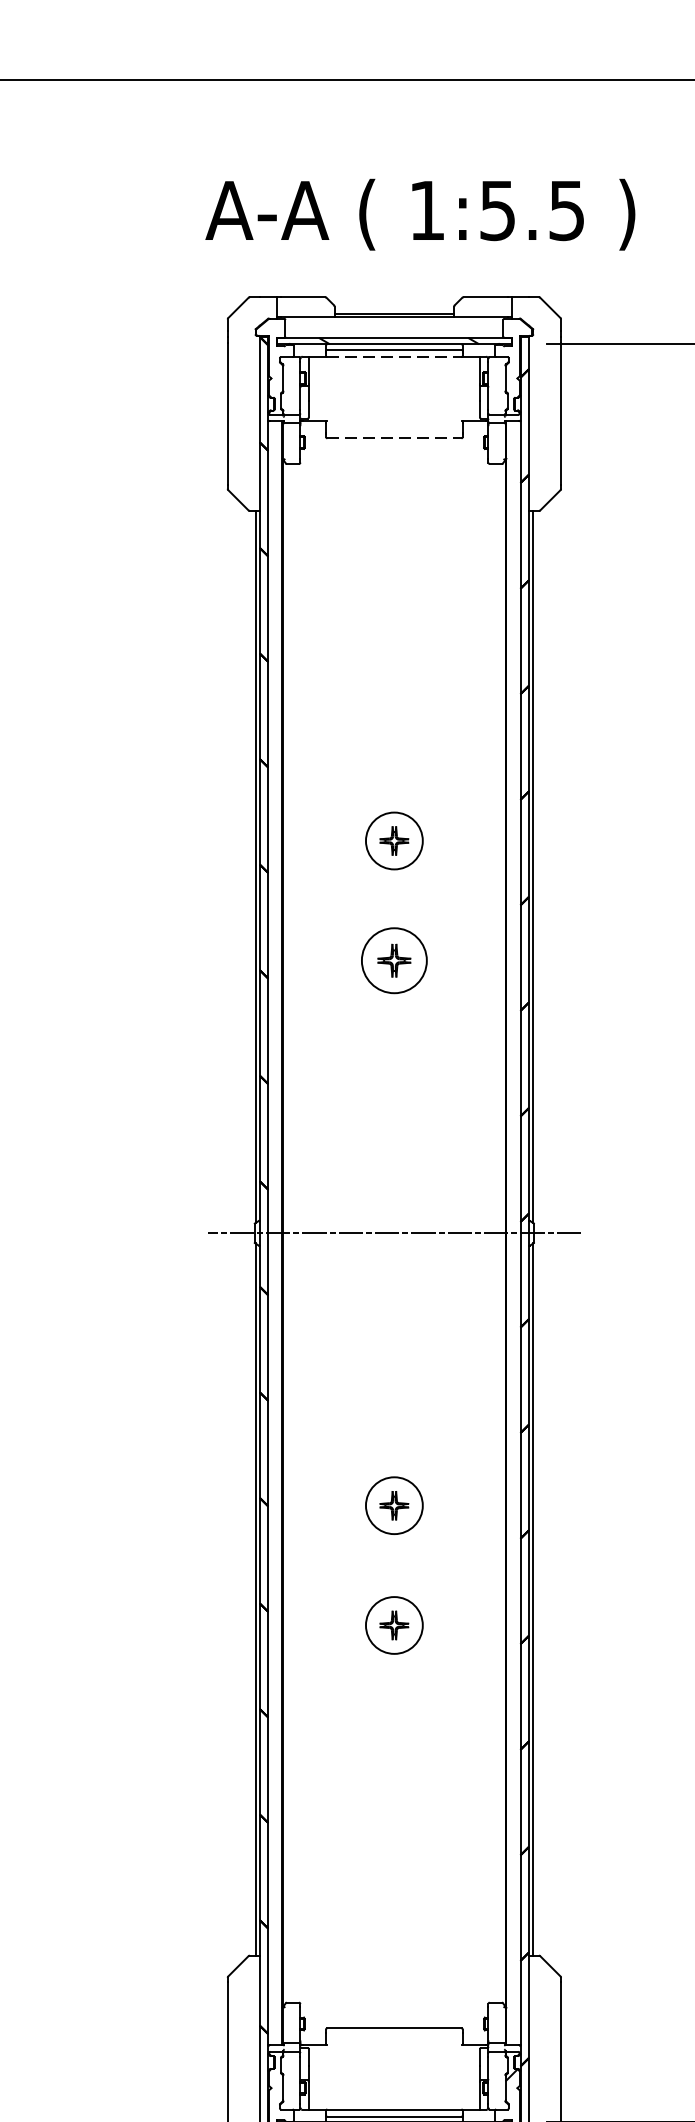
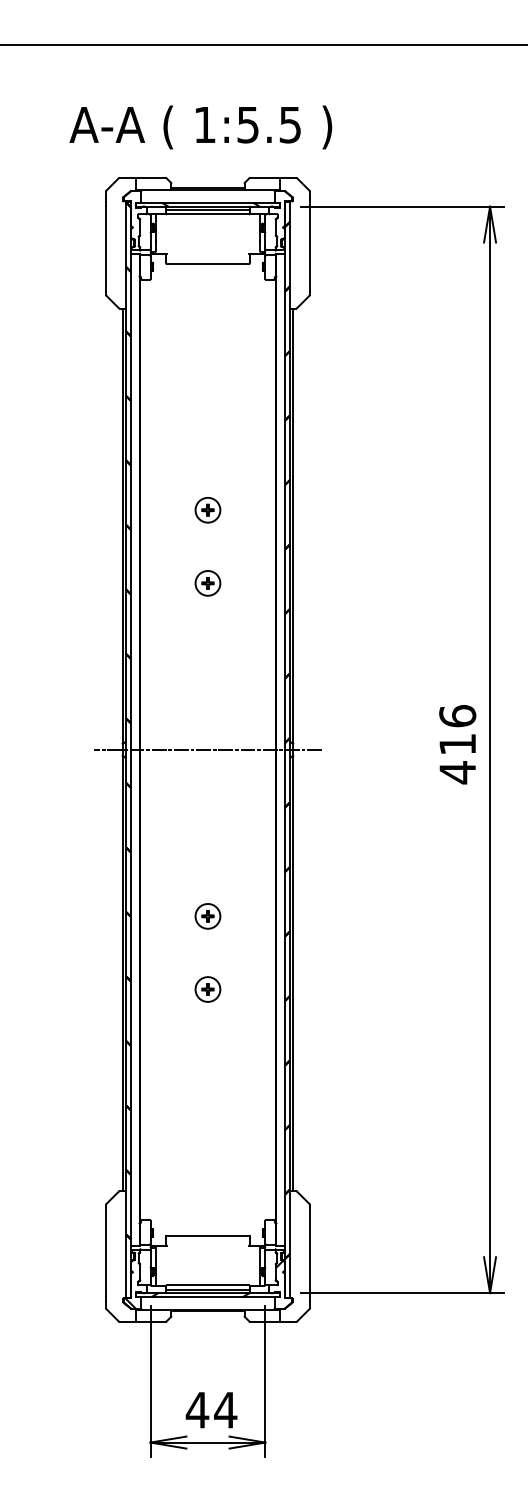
text: (419, 214) -> (200, 127), moved
line: (395, 357) -> (208, 214), dashed -> solid
line: (395, 438) -> (208, 264), dashed -> solid
part: (393, 841) -> (207, 510), size x0.71
part: (393, 961) -> (207, 583), size x0.62
part: (393, 1505) -> (207, 916), size x0.71
part: (393, 1625) -> (207, 989), size x0.71

